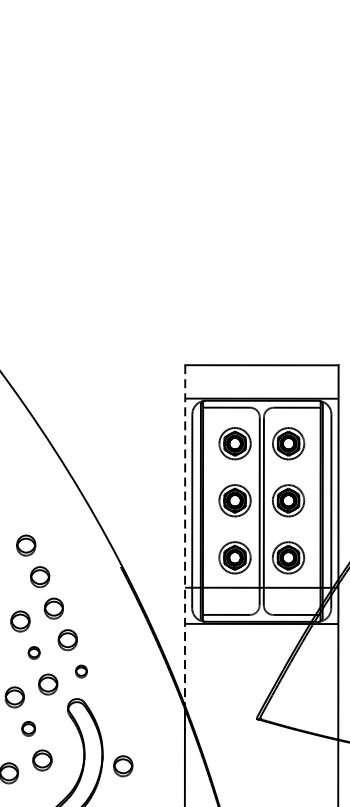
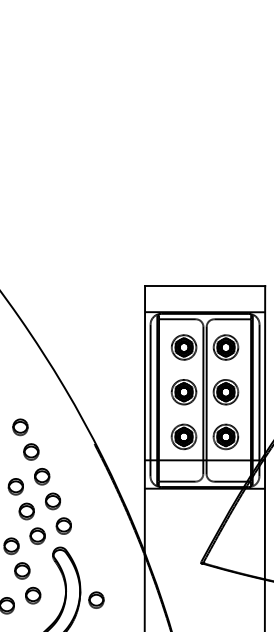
line: (184, 536) -> (144, 420), dashed -> solid
part: (33, 653) -> (26, 511), size x1.67
part: (81, 670) -> (63, 525), size x1.67
part: (28, 728) -> (22, 570), size x1.43

